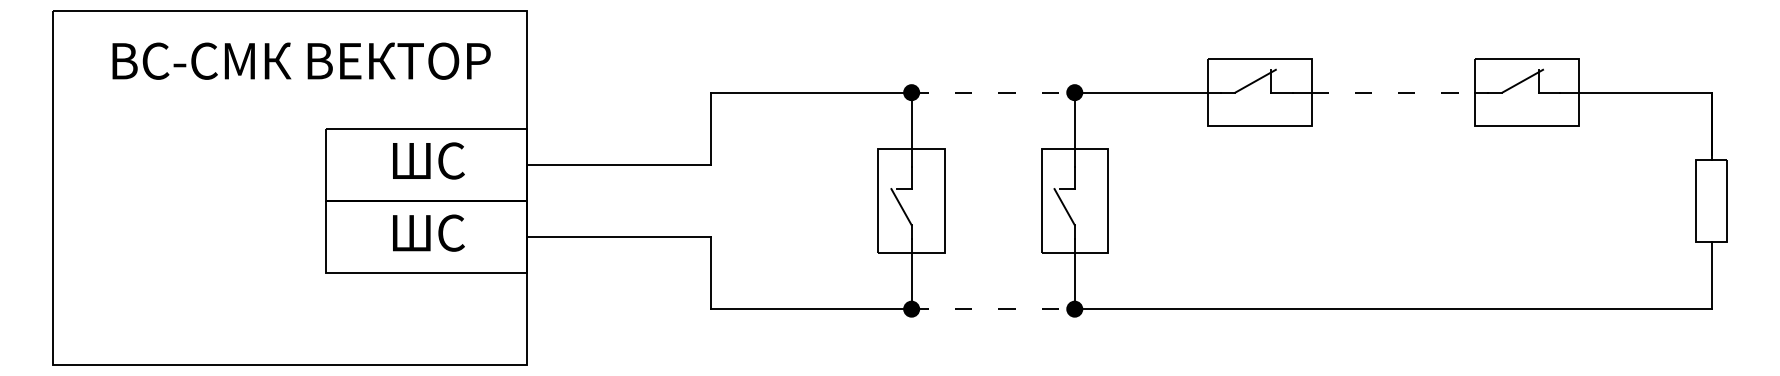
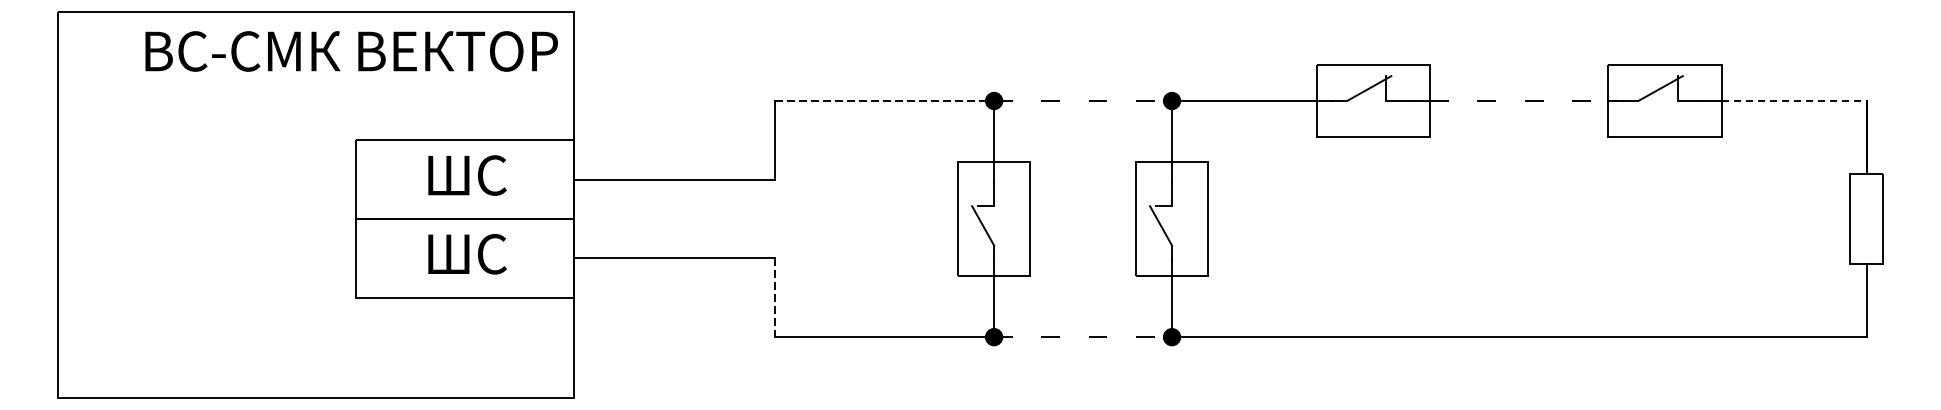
text: (301, 60) -> (351, 50), moved
line: (811, 92) -> (884, 100), solid -> dashed
line: (1645, 92) -> (1794, 100), solid -> dashed
line: (710, 273) -> (774, 298), solid -> dashed

